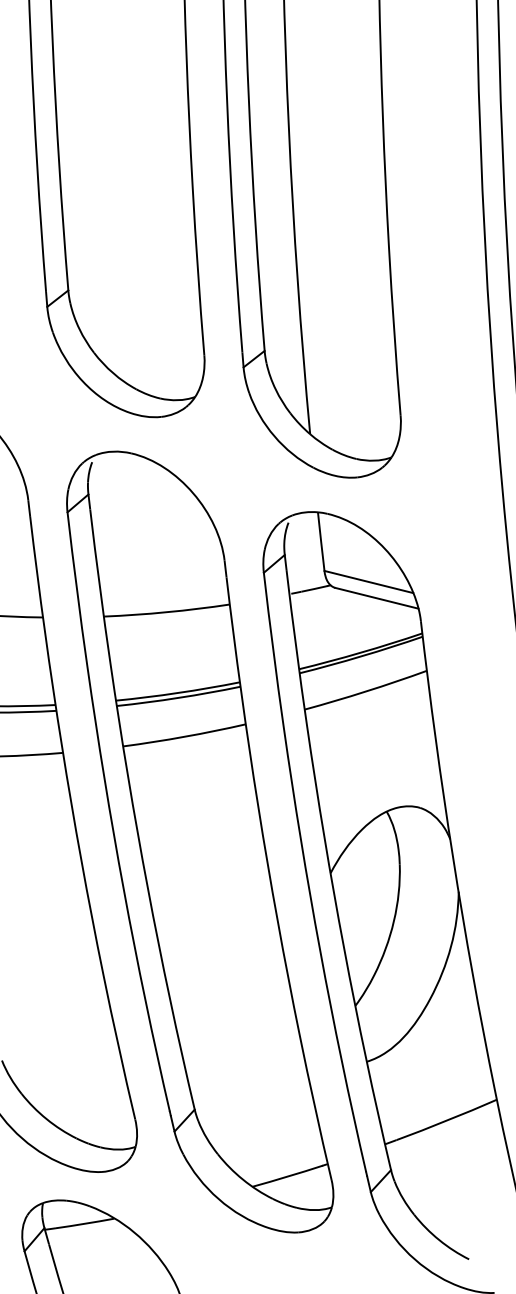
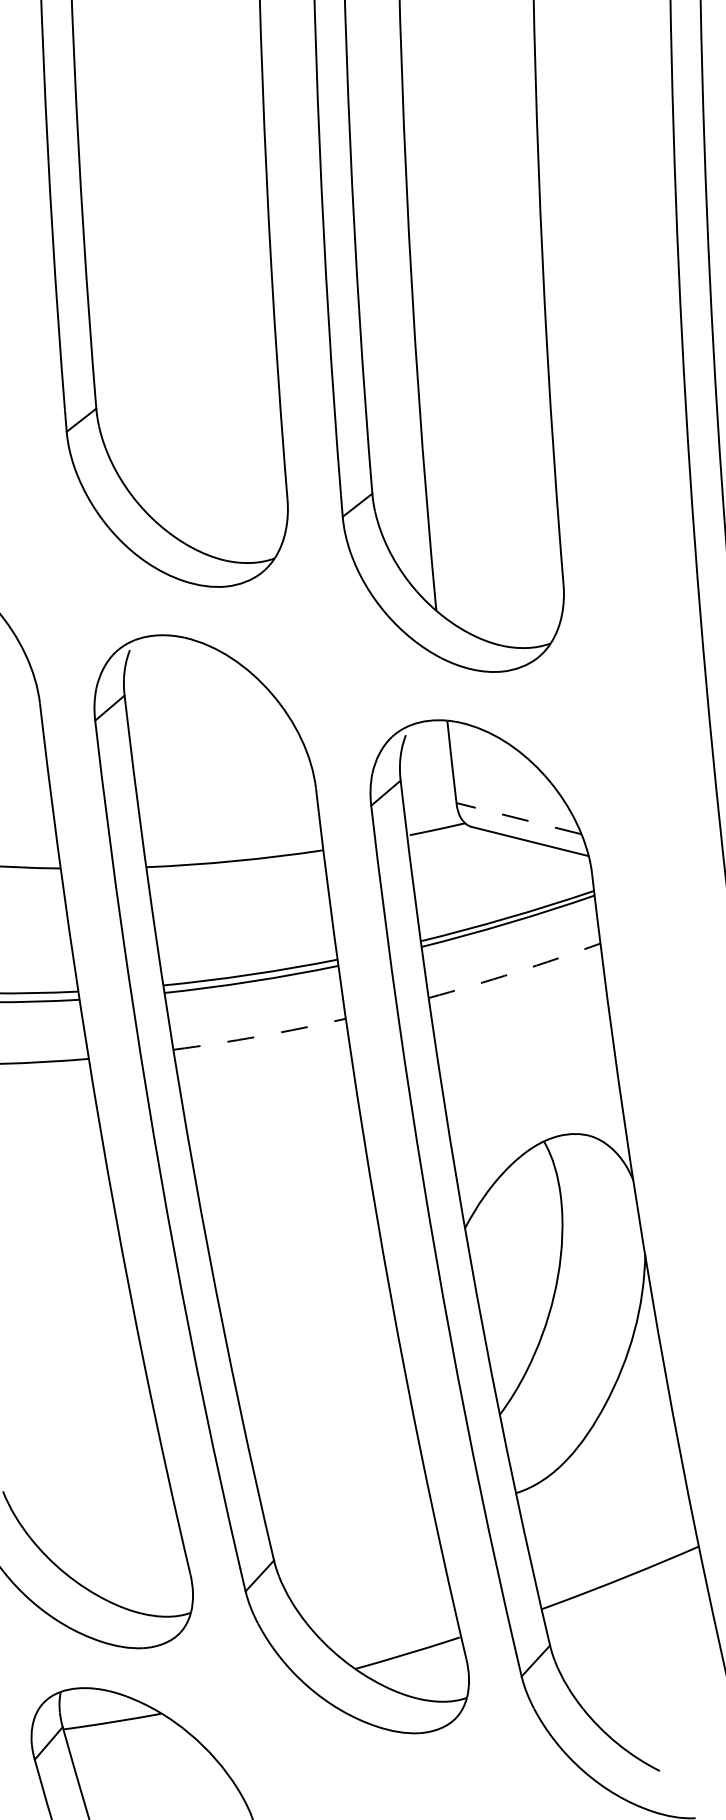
line: (368, 581) -> (518, 818), solid -> dashed
arc: (366, 691) -> (515, 972), solid -> dashed
arc: (184, 736) -> (259, 1036), solid -> dashed

